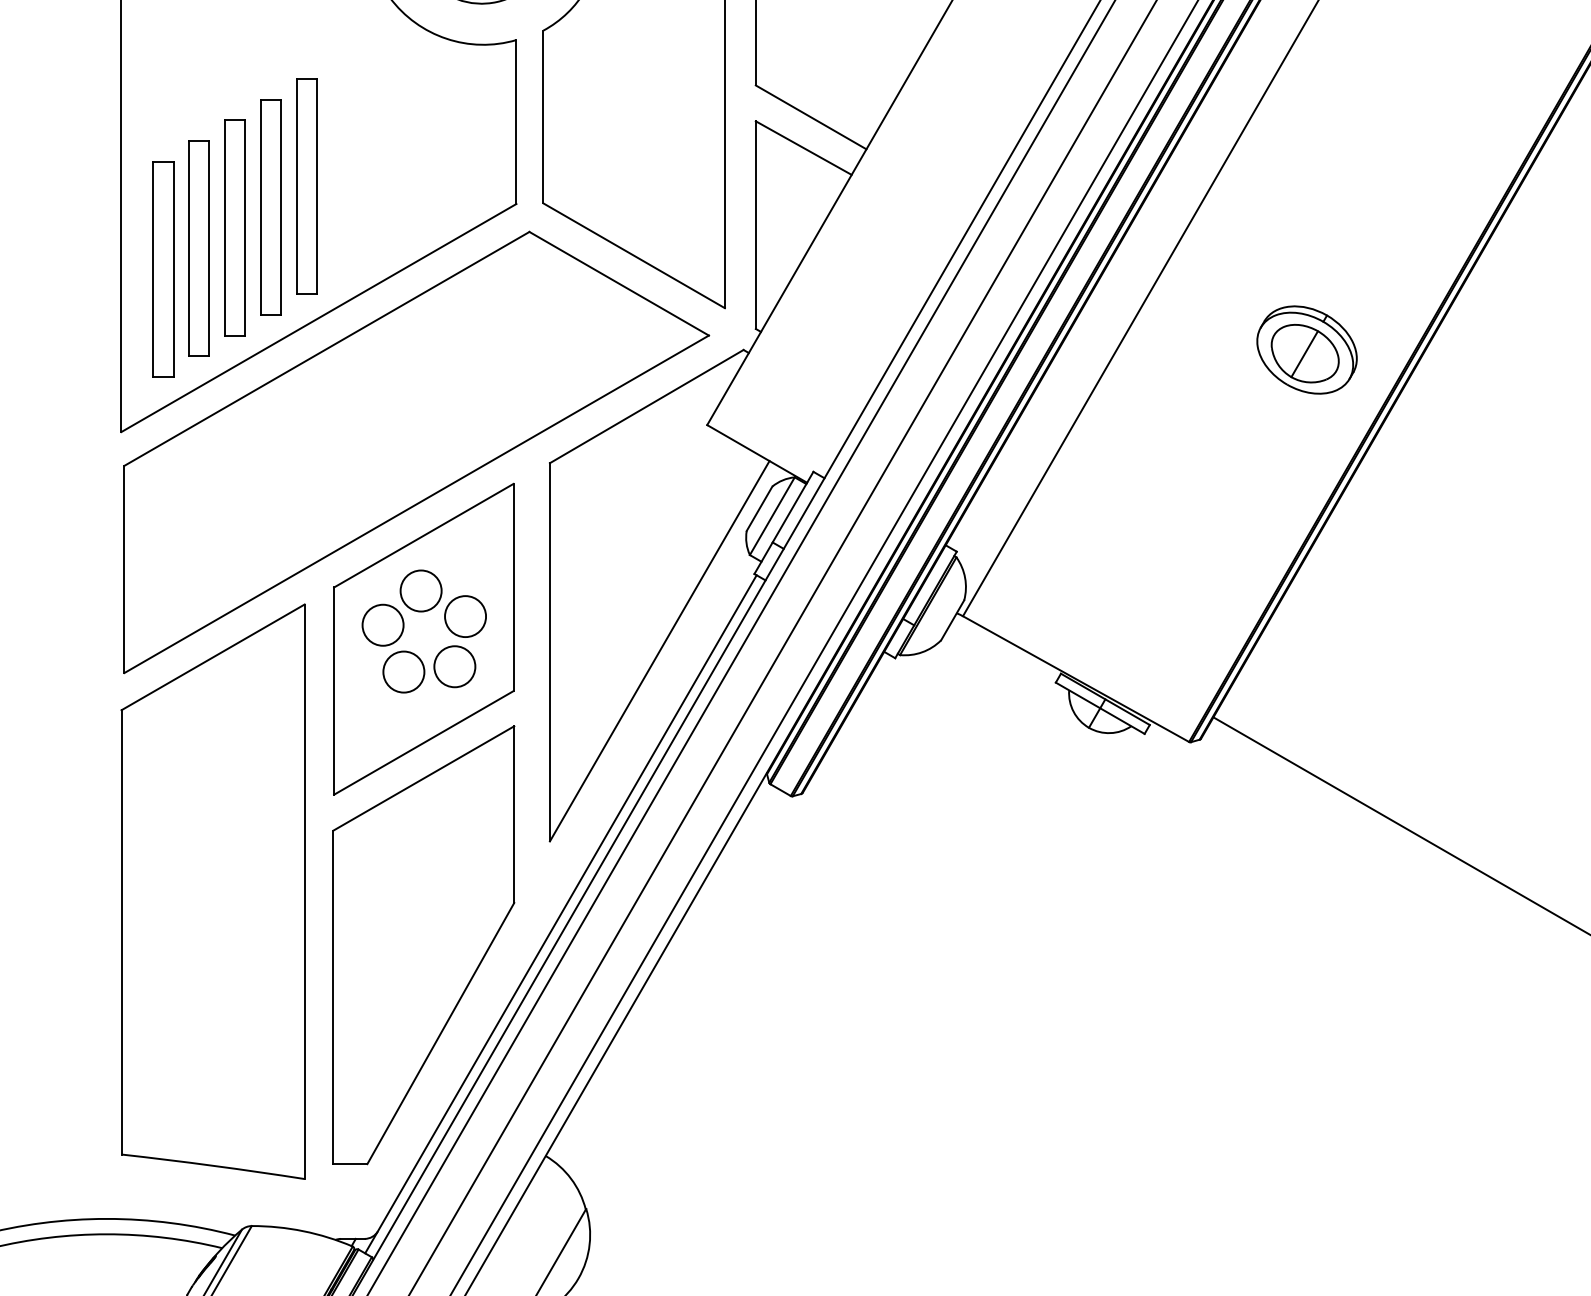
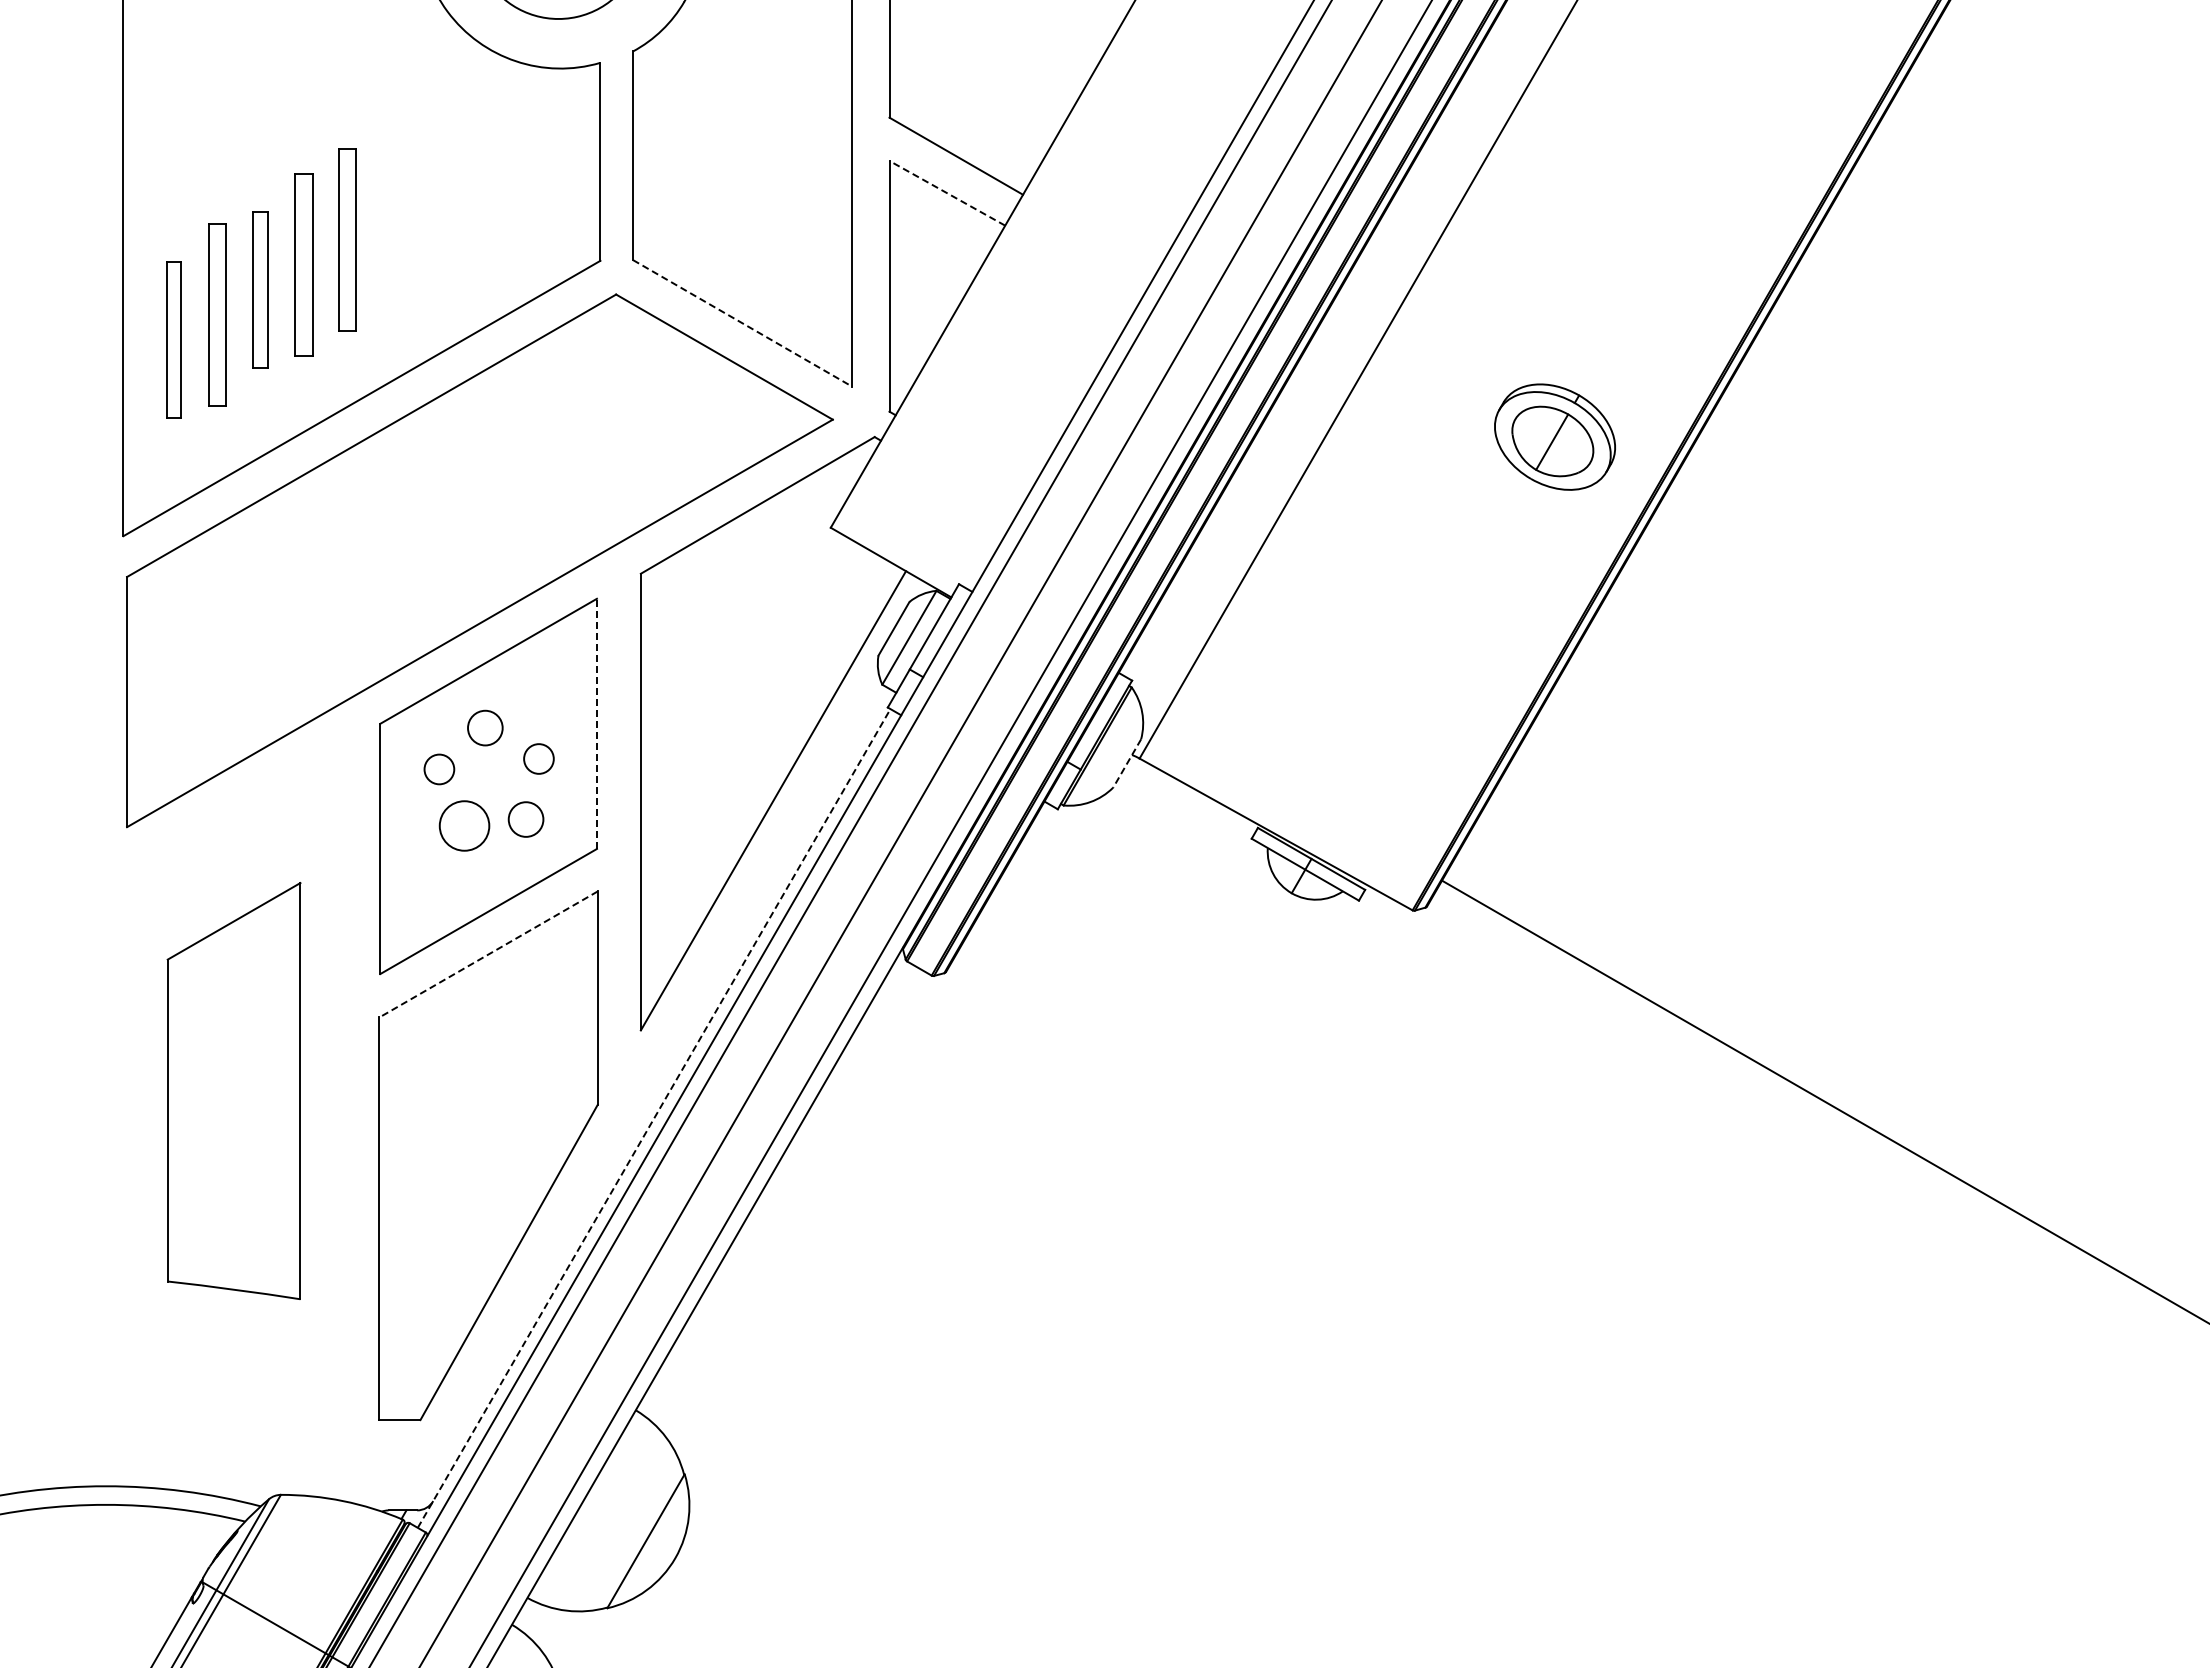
line: (803, 148) -> (946, 193), solid -> dashed
part: (306, 186) -> (347, 239), size x0.7
part: (270, 207) -> (303, 264), size x0.7
part: (234, 227) -> (260, 289), size x0.6
part: (199, 248) -> (217, 314), size x0.7
line: (634, 255) -> (742, 323), solid -> dashed
part: (162, 269) -> (173, 339), size x0.6
line: (513, 587) -> (596, 723), solid -> dashed
circle: (421, 590) -> (485, 727), size x0.7
circle: (465, 616) -> (538, 758), size x0.6
line: (952, 620) -> (1127, 763), solid -> dashed
circle: (383, 625) -> (439, 769), size x0.6
circle: (454, 666) -> (525, 819), size x0.7
line: (423, 778) -> (488, 954), solid -> dashed
part: (212, 891) -> (233, 1090), size x0.6
line: (561, 914) -> (654, 1118), solid -> dashed

